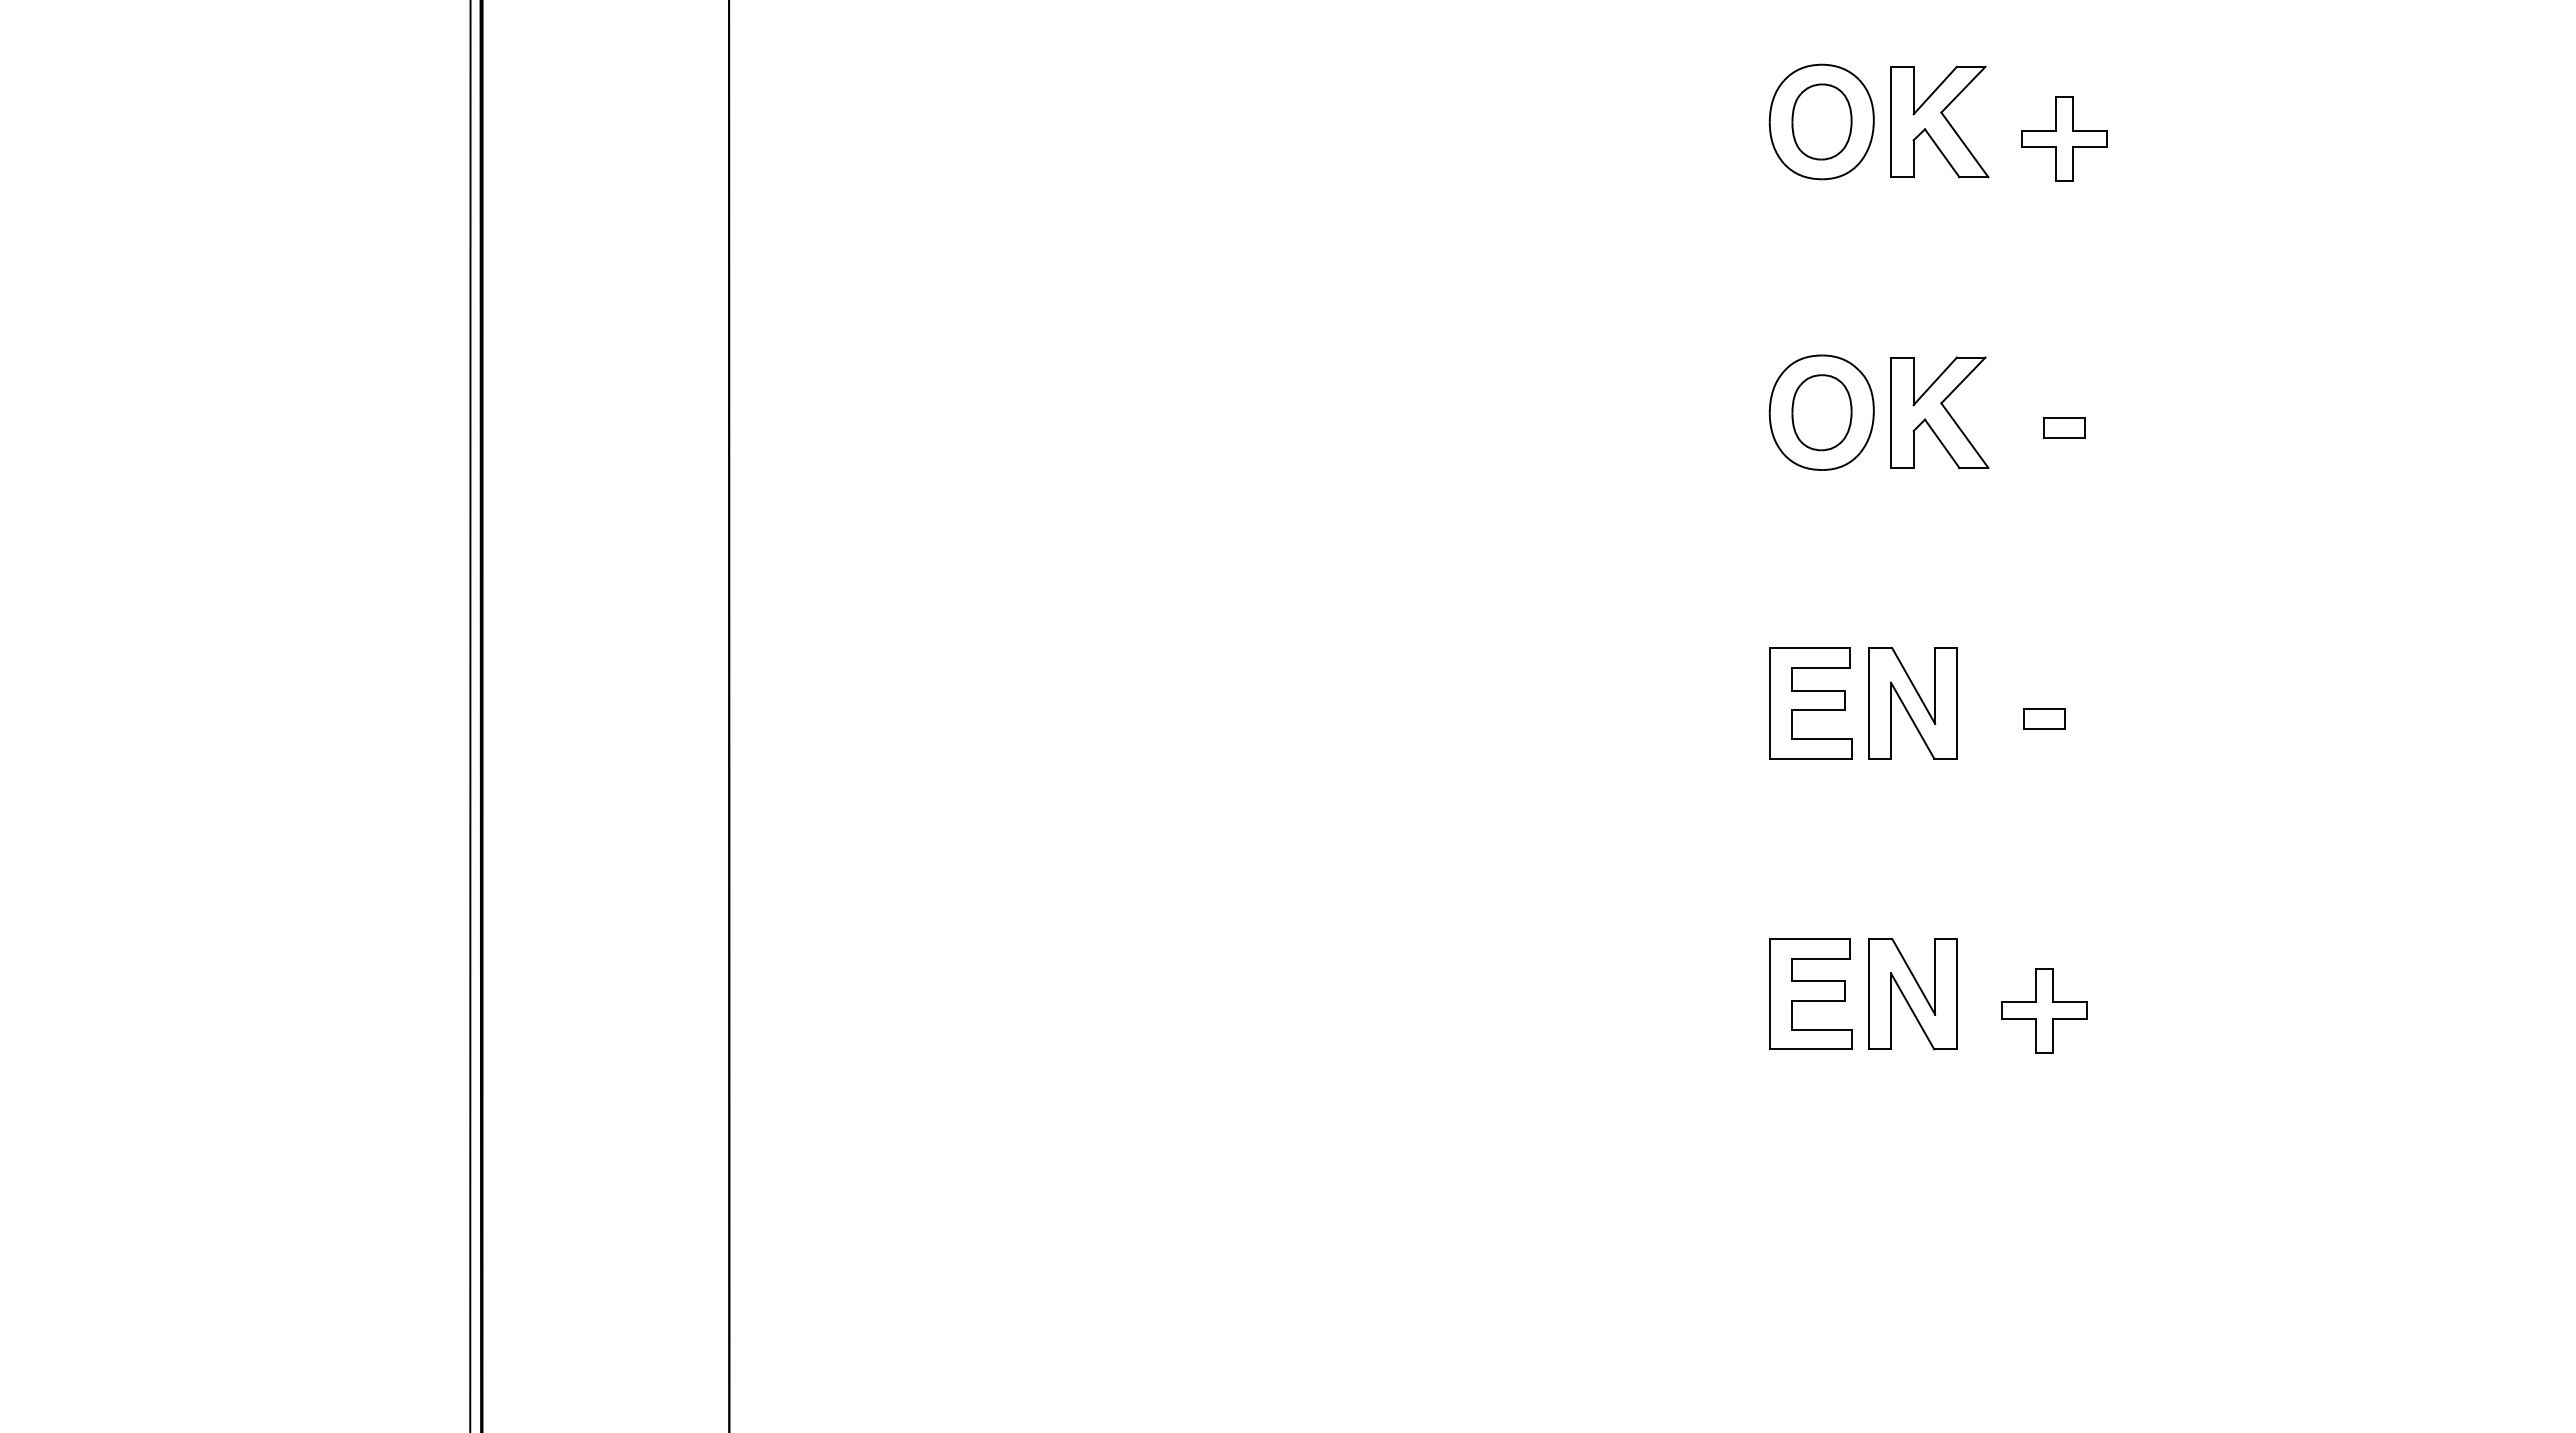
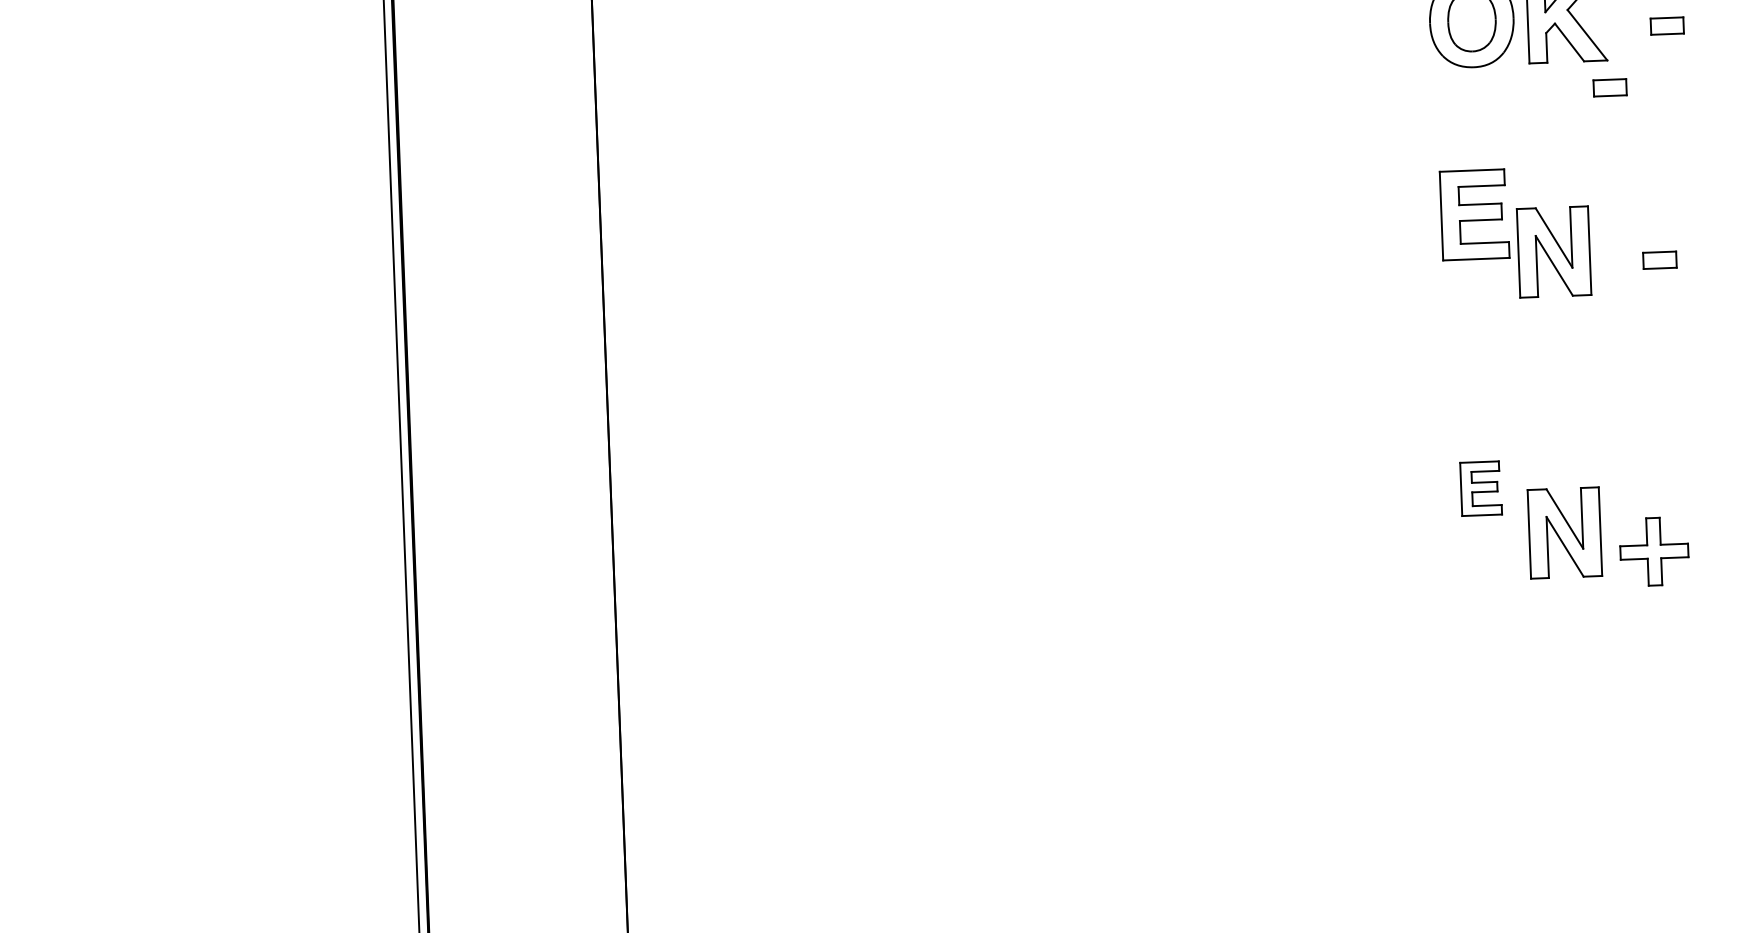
part: (1990, 501) -> (1610, 87), added
part: (1810, 703) -> (1474, 214), moved
part: (1810, 993) -> (1480, 488), size x0.6
part: (1912, 994) -> (1564, 533), moved
part: (2044, 1010) -> (1654, 551), moved

